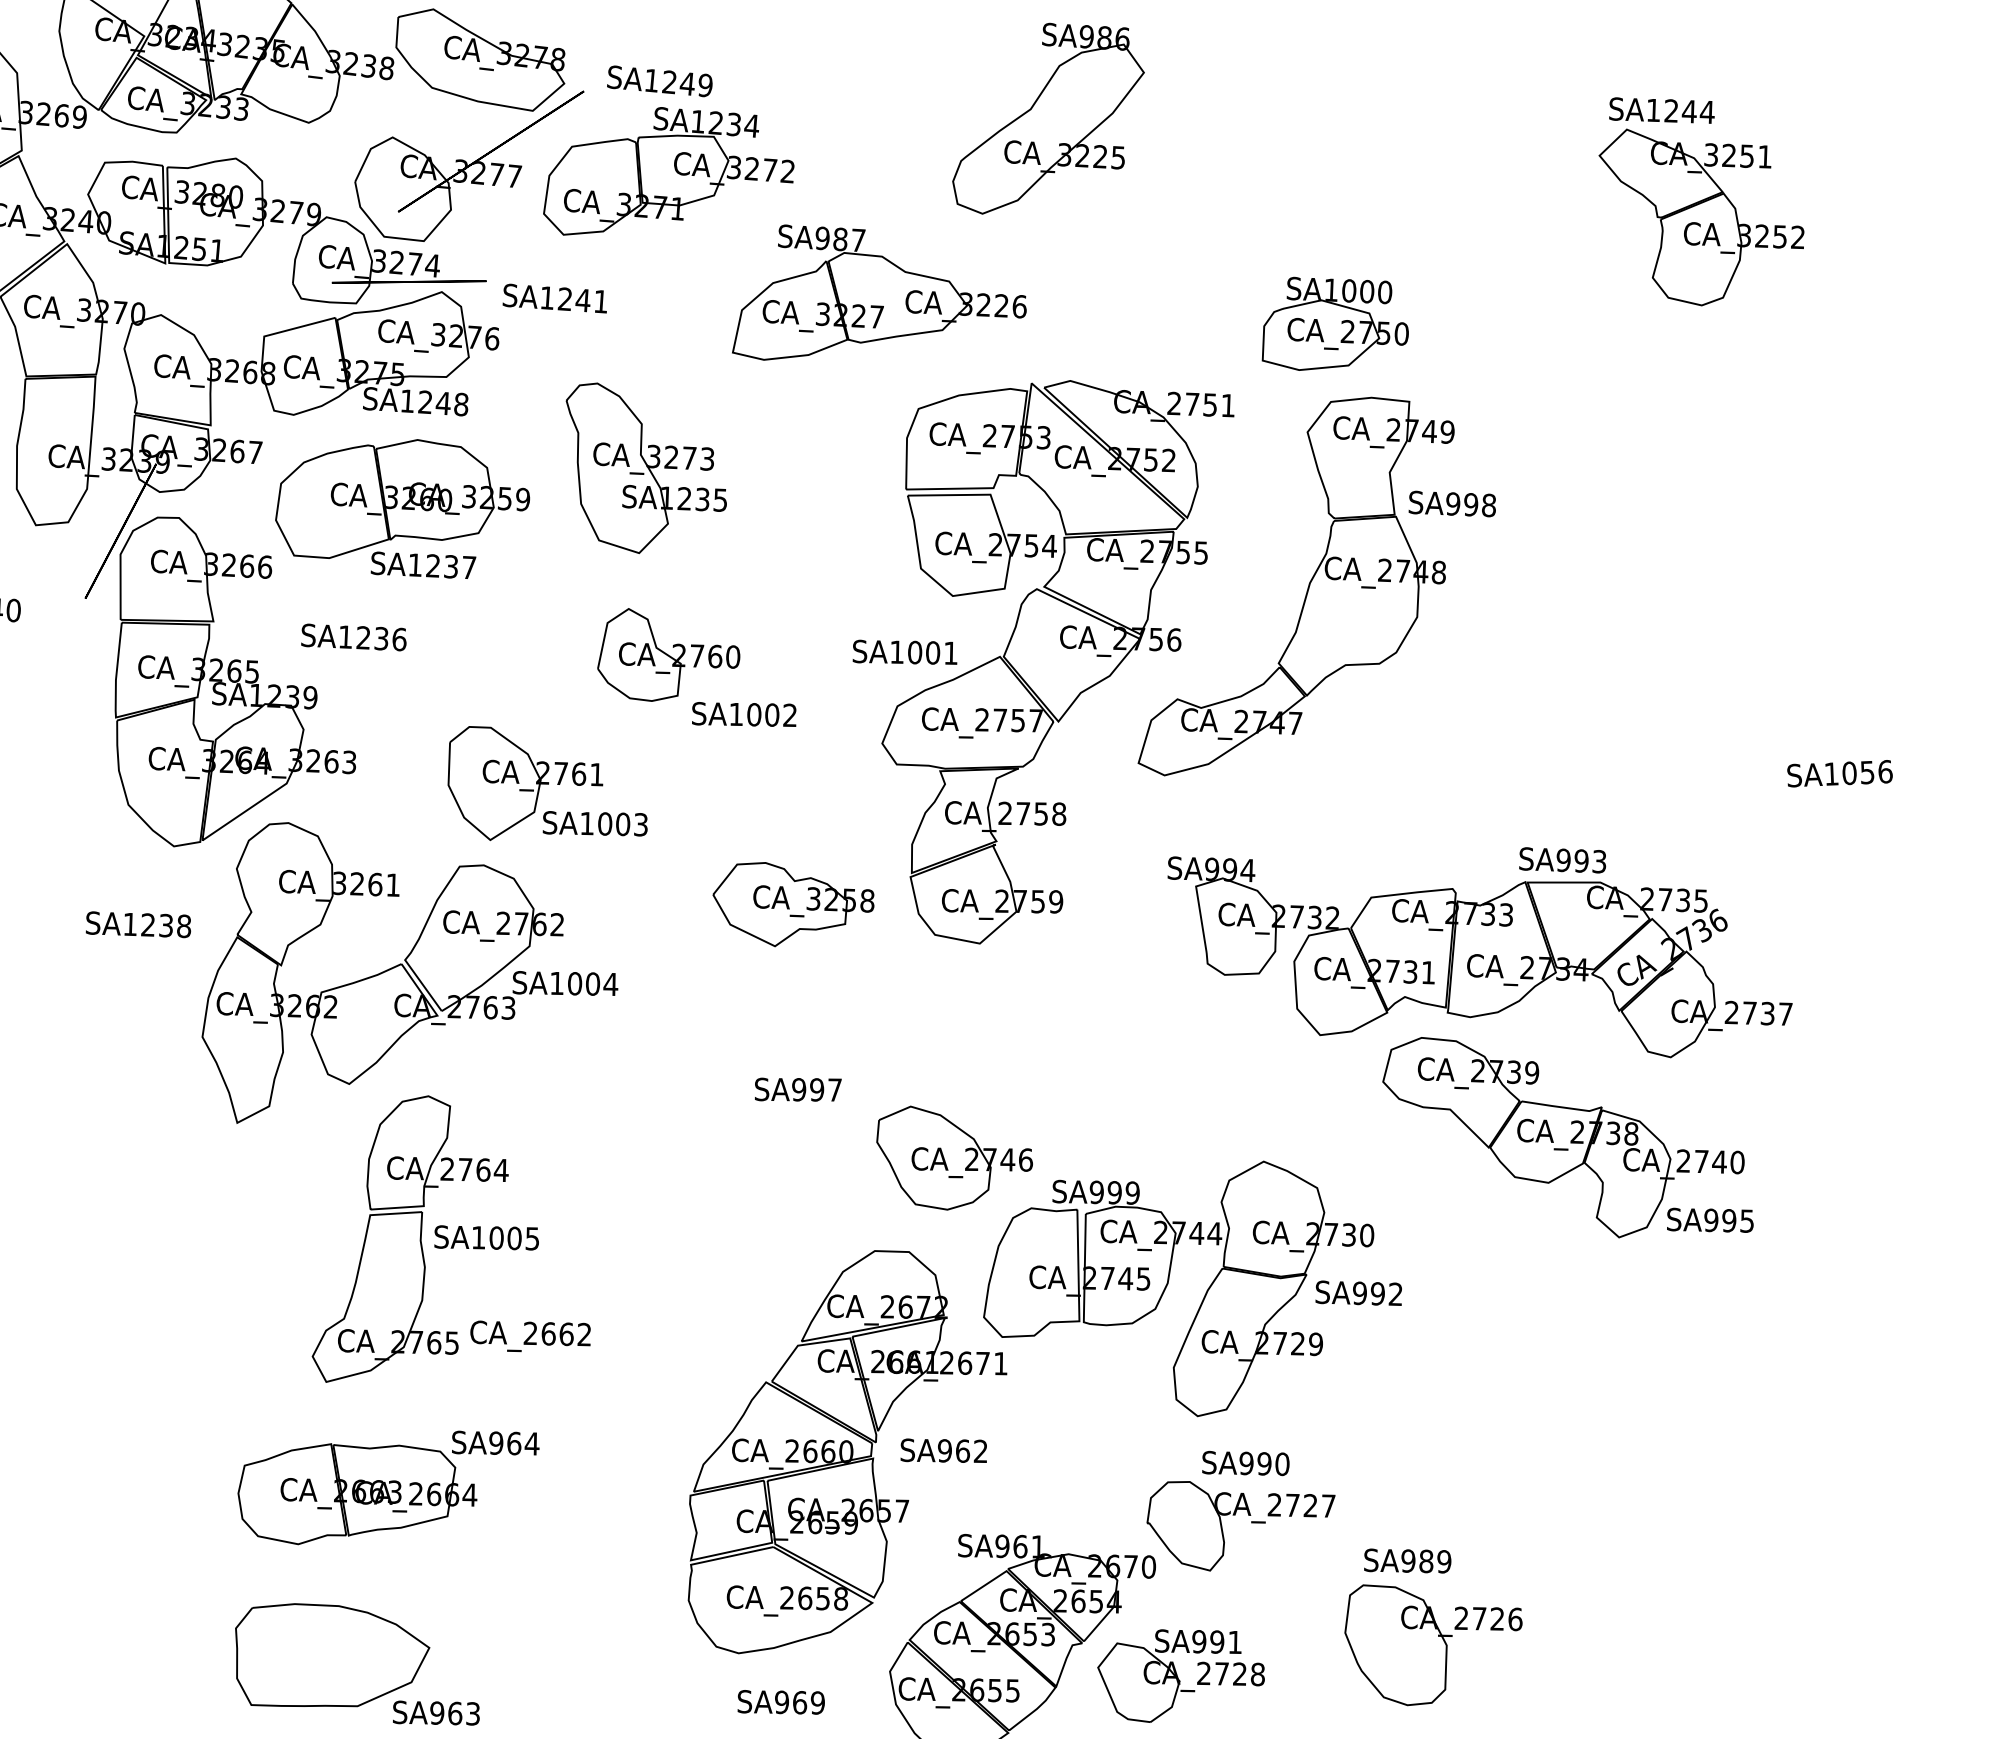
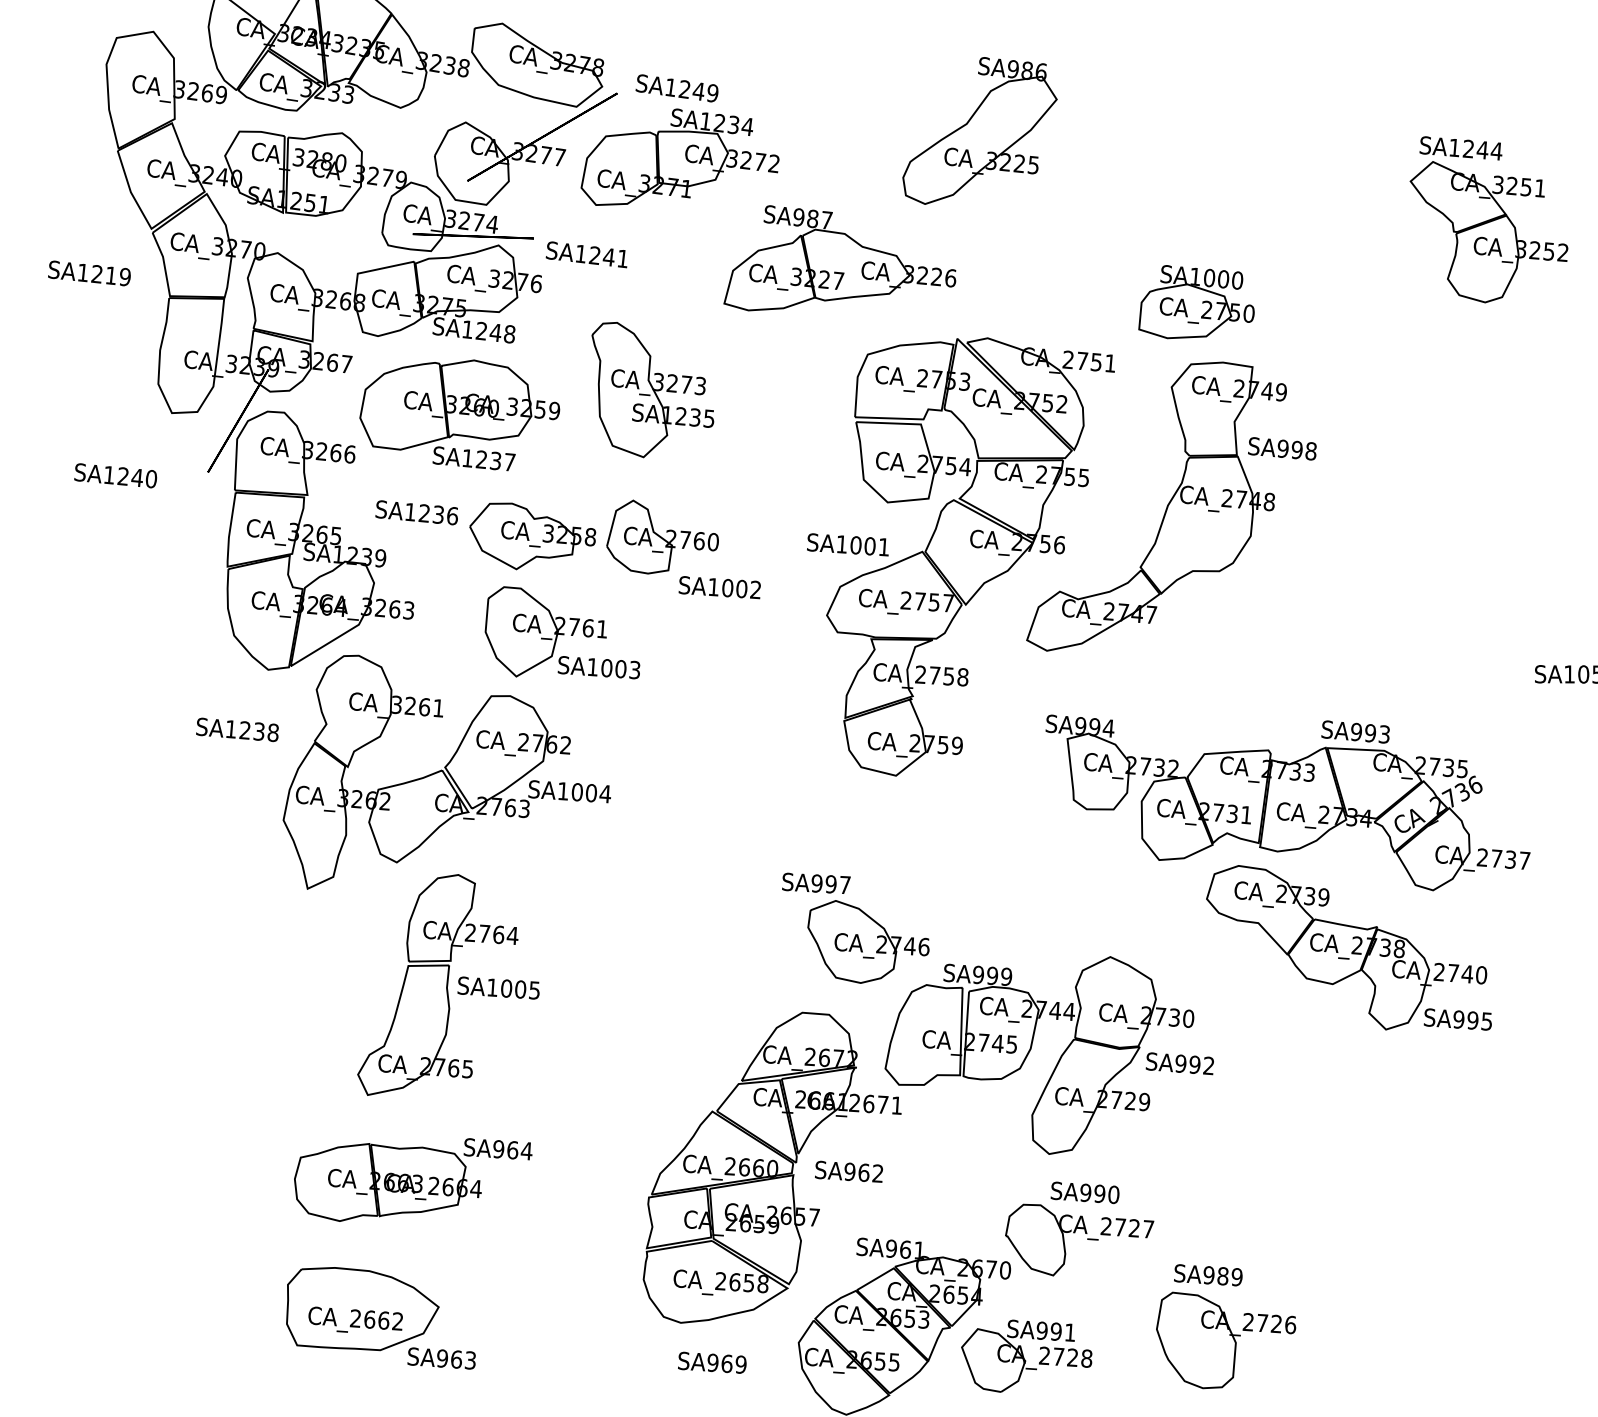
part: (793, 903) -> (532, 536), moved
text: (798, 1088) -> (816, 882), moved
text: (530, 1334) -> (355, 1319), moved

